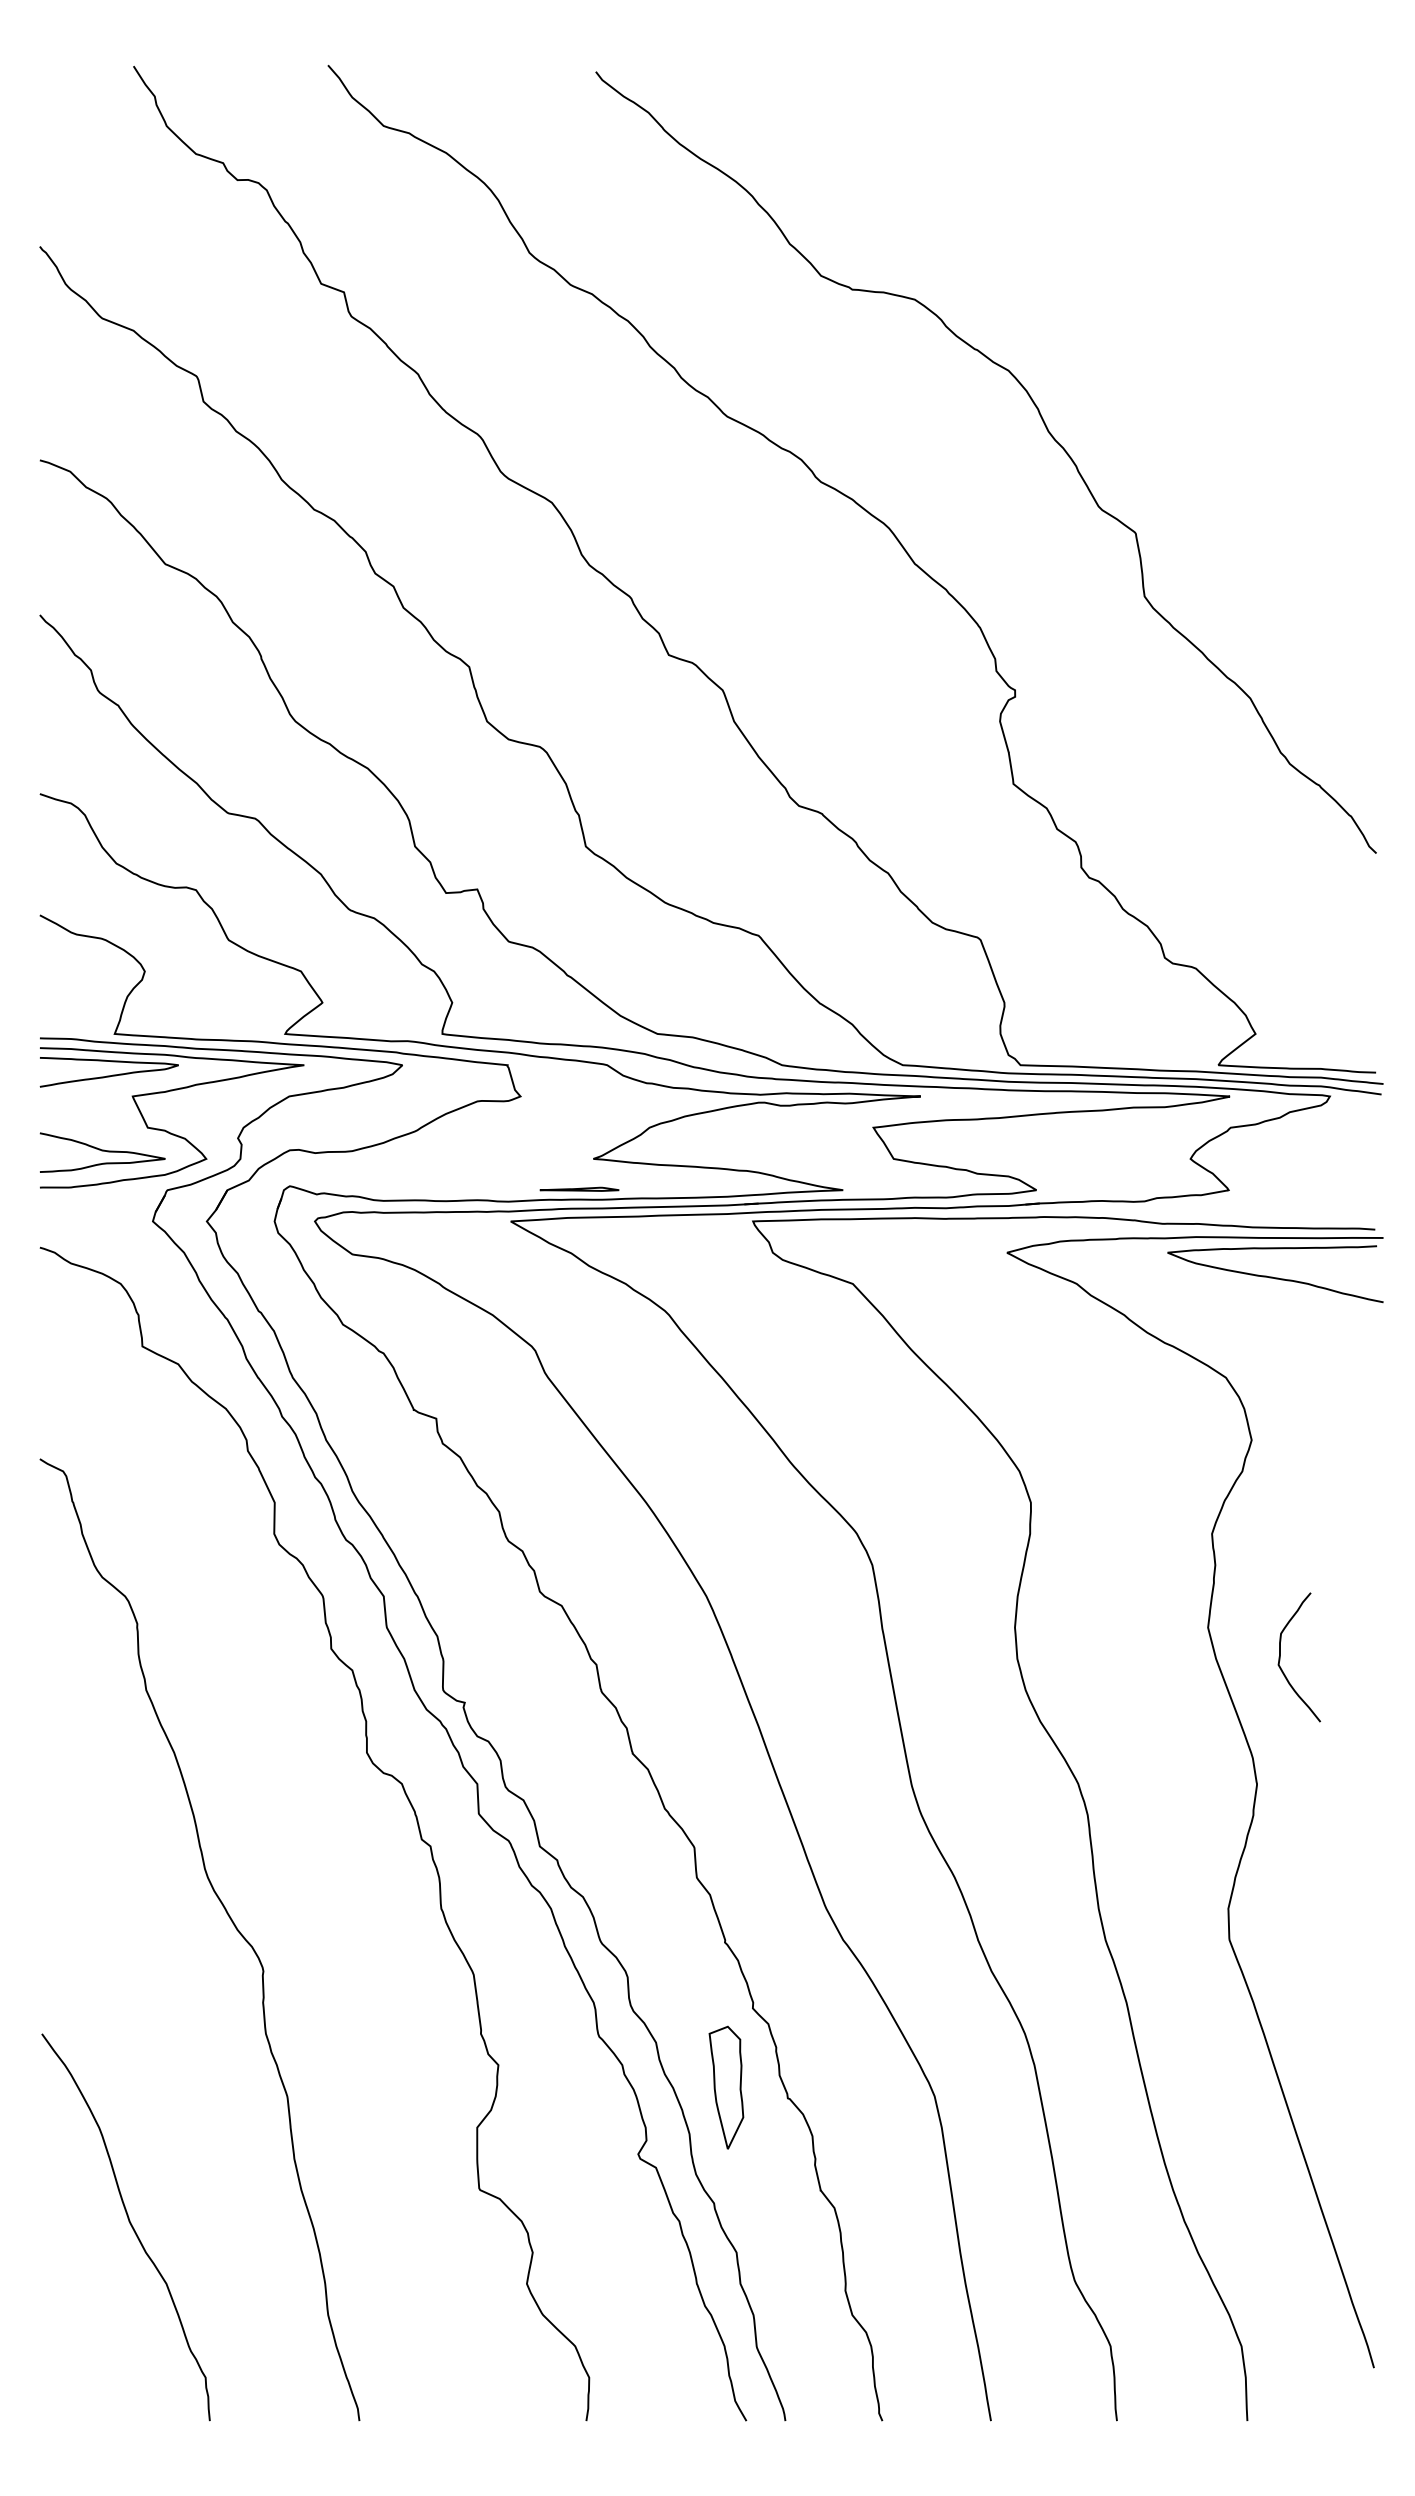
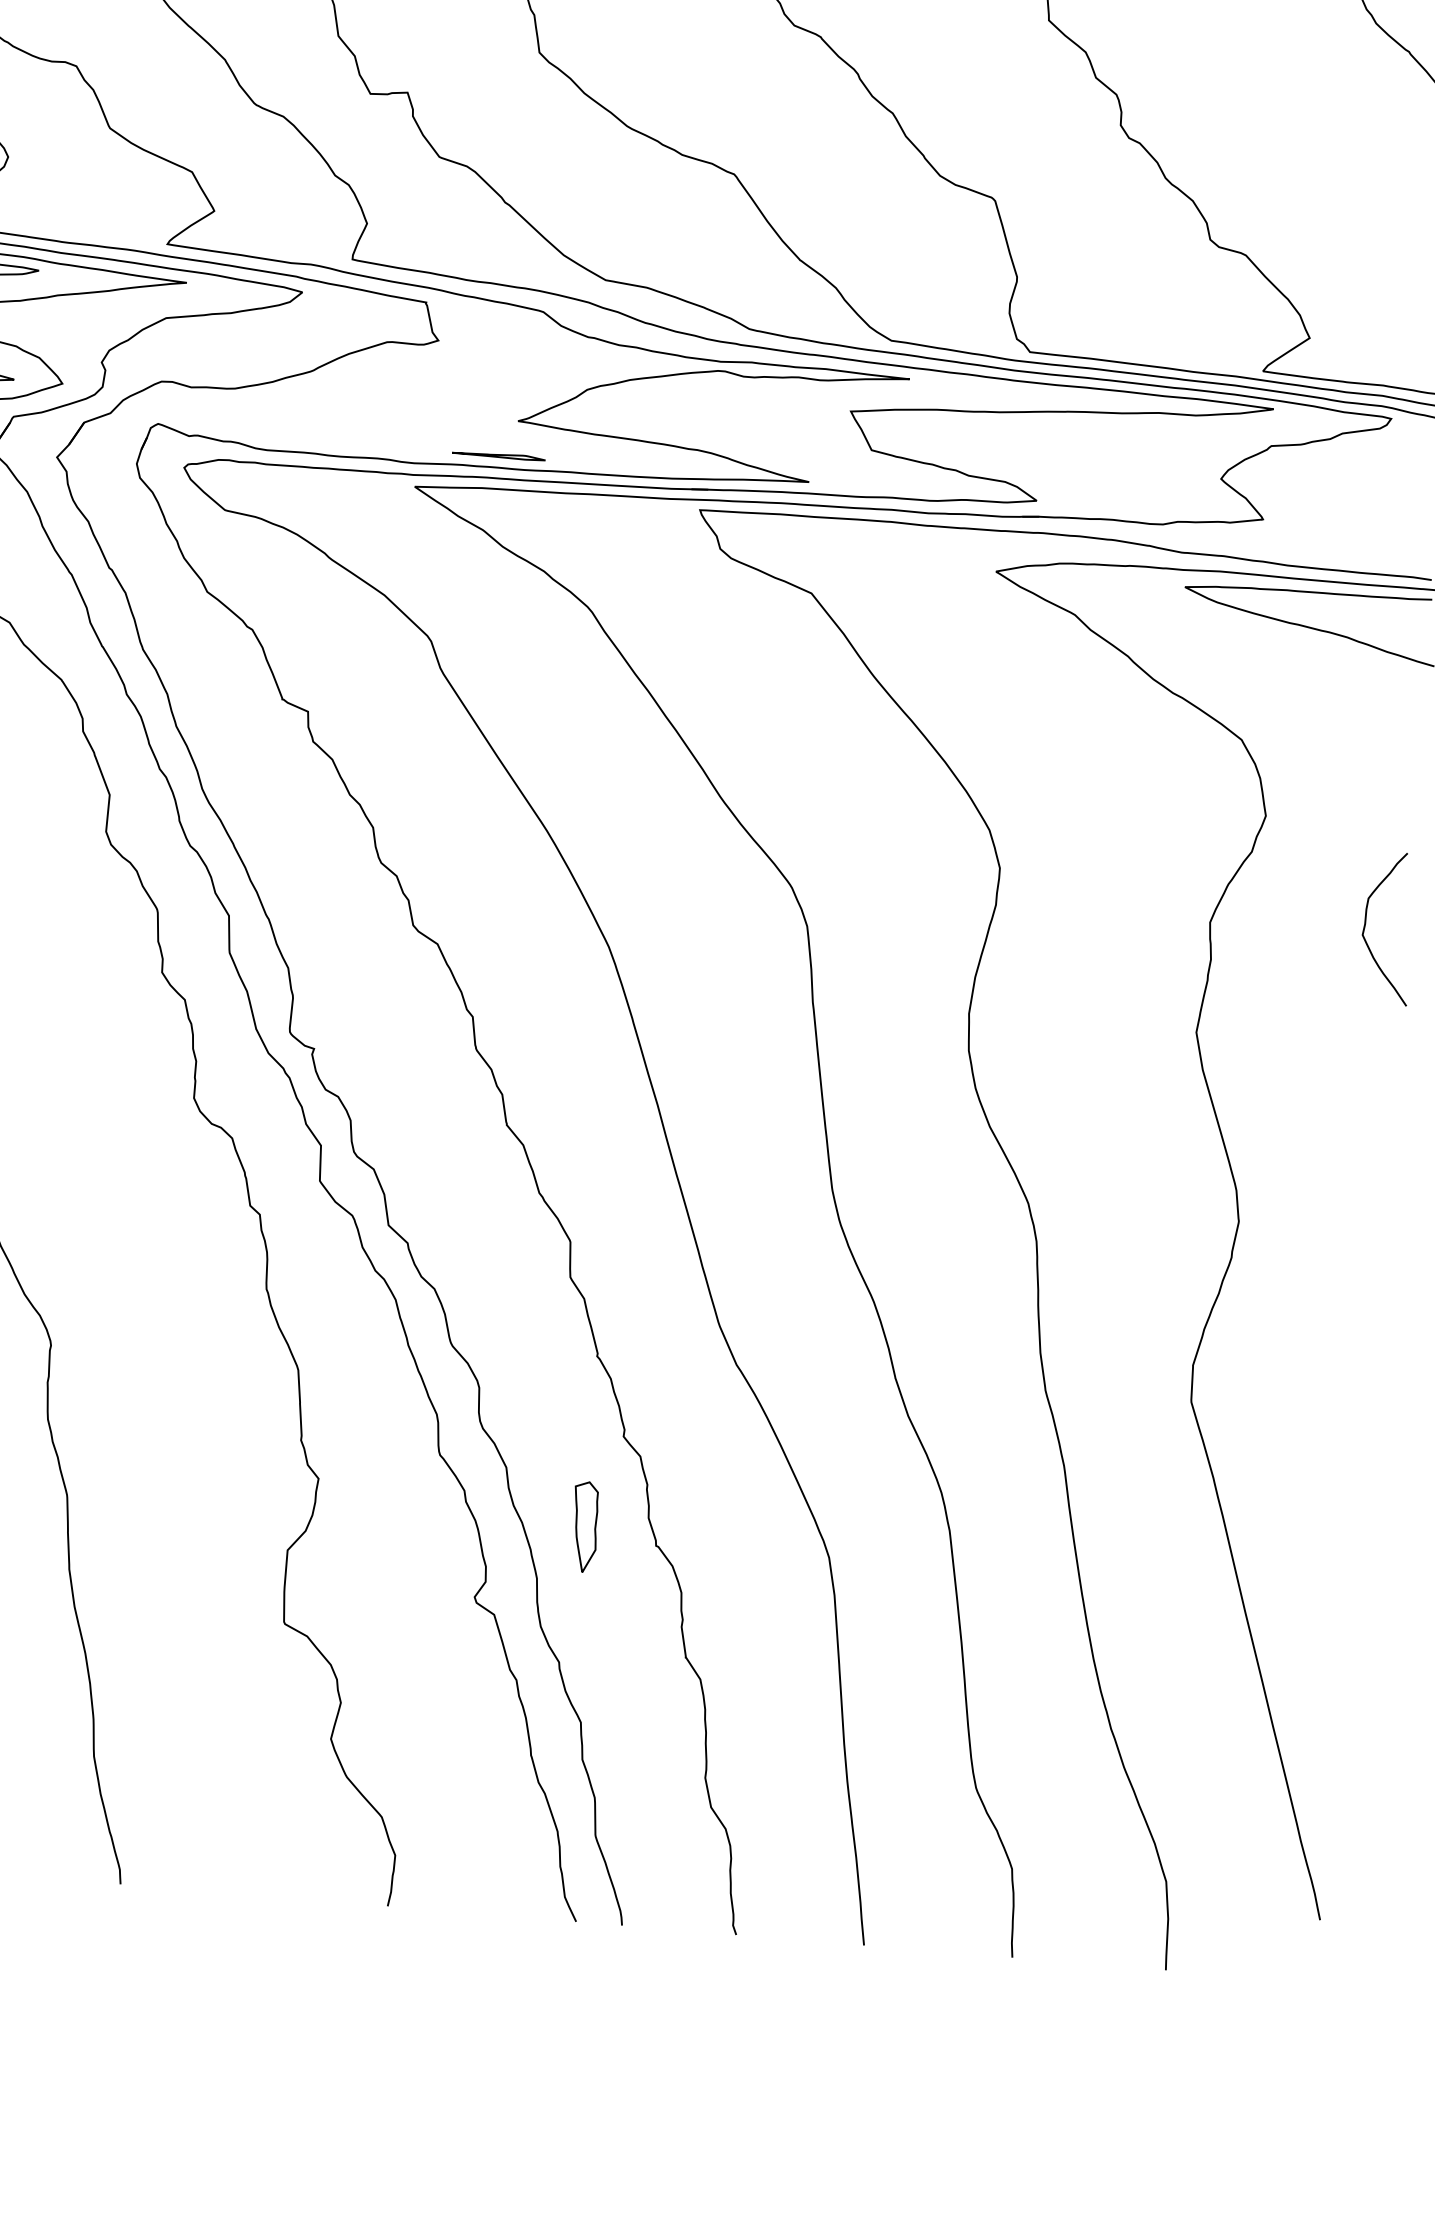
curve: (1280, 1657) -> (1365, 926), moved
part: (726, 2086) -> (585, 1525), size x0.62

